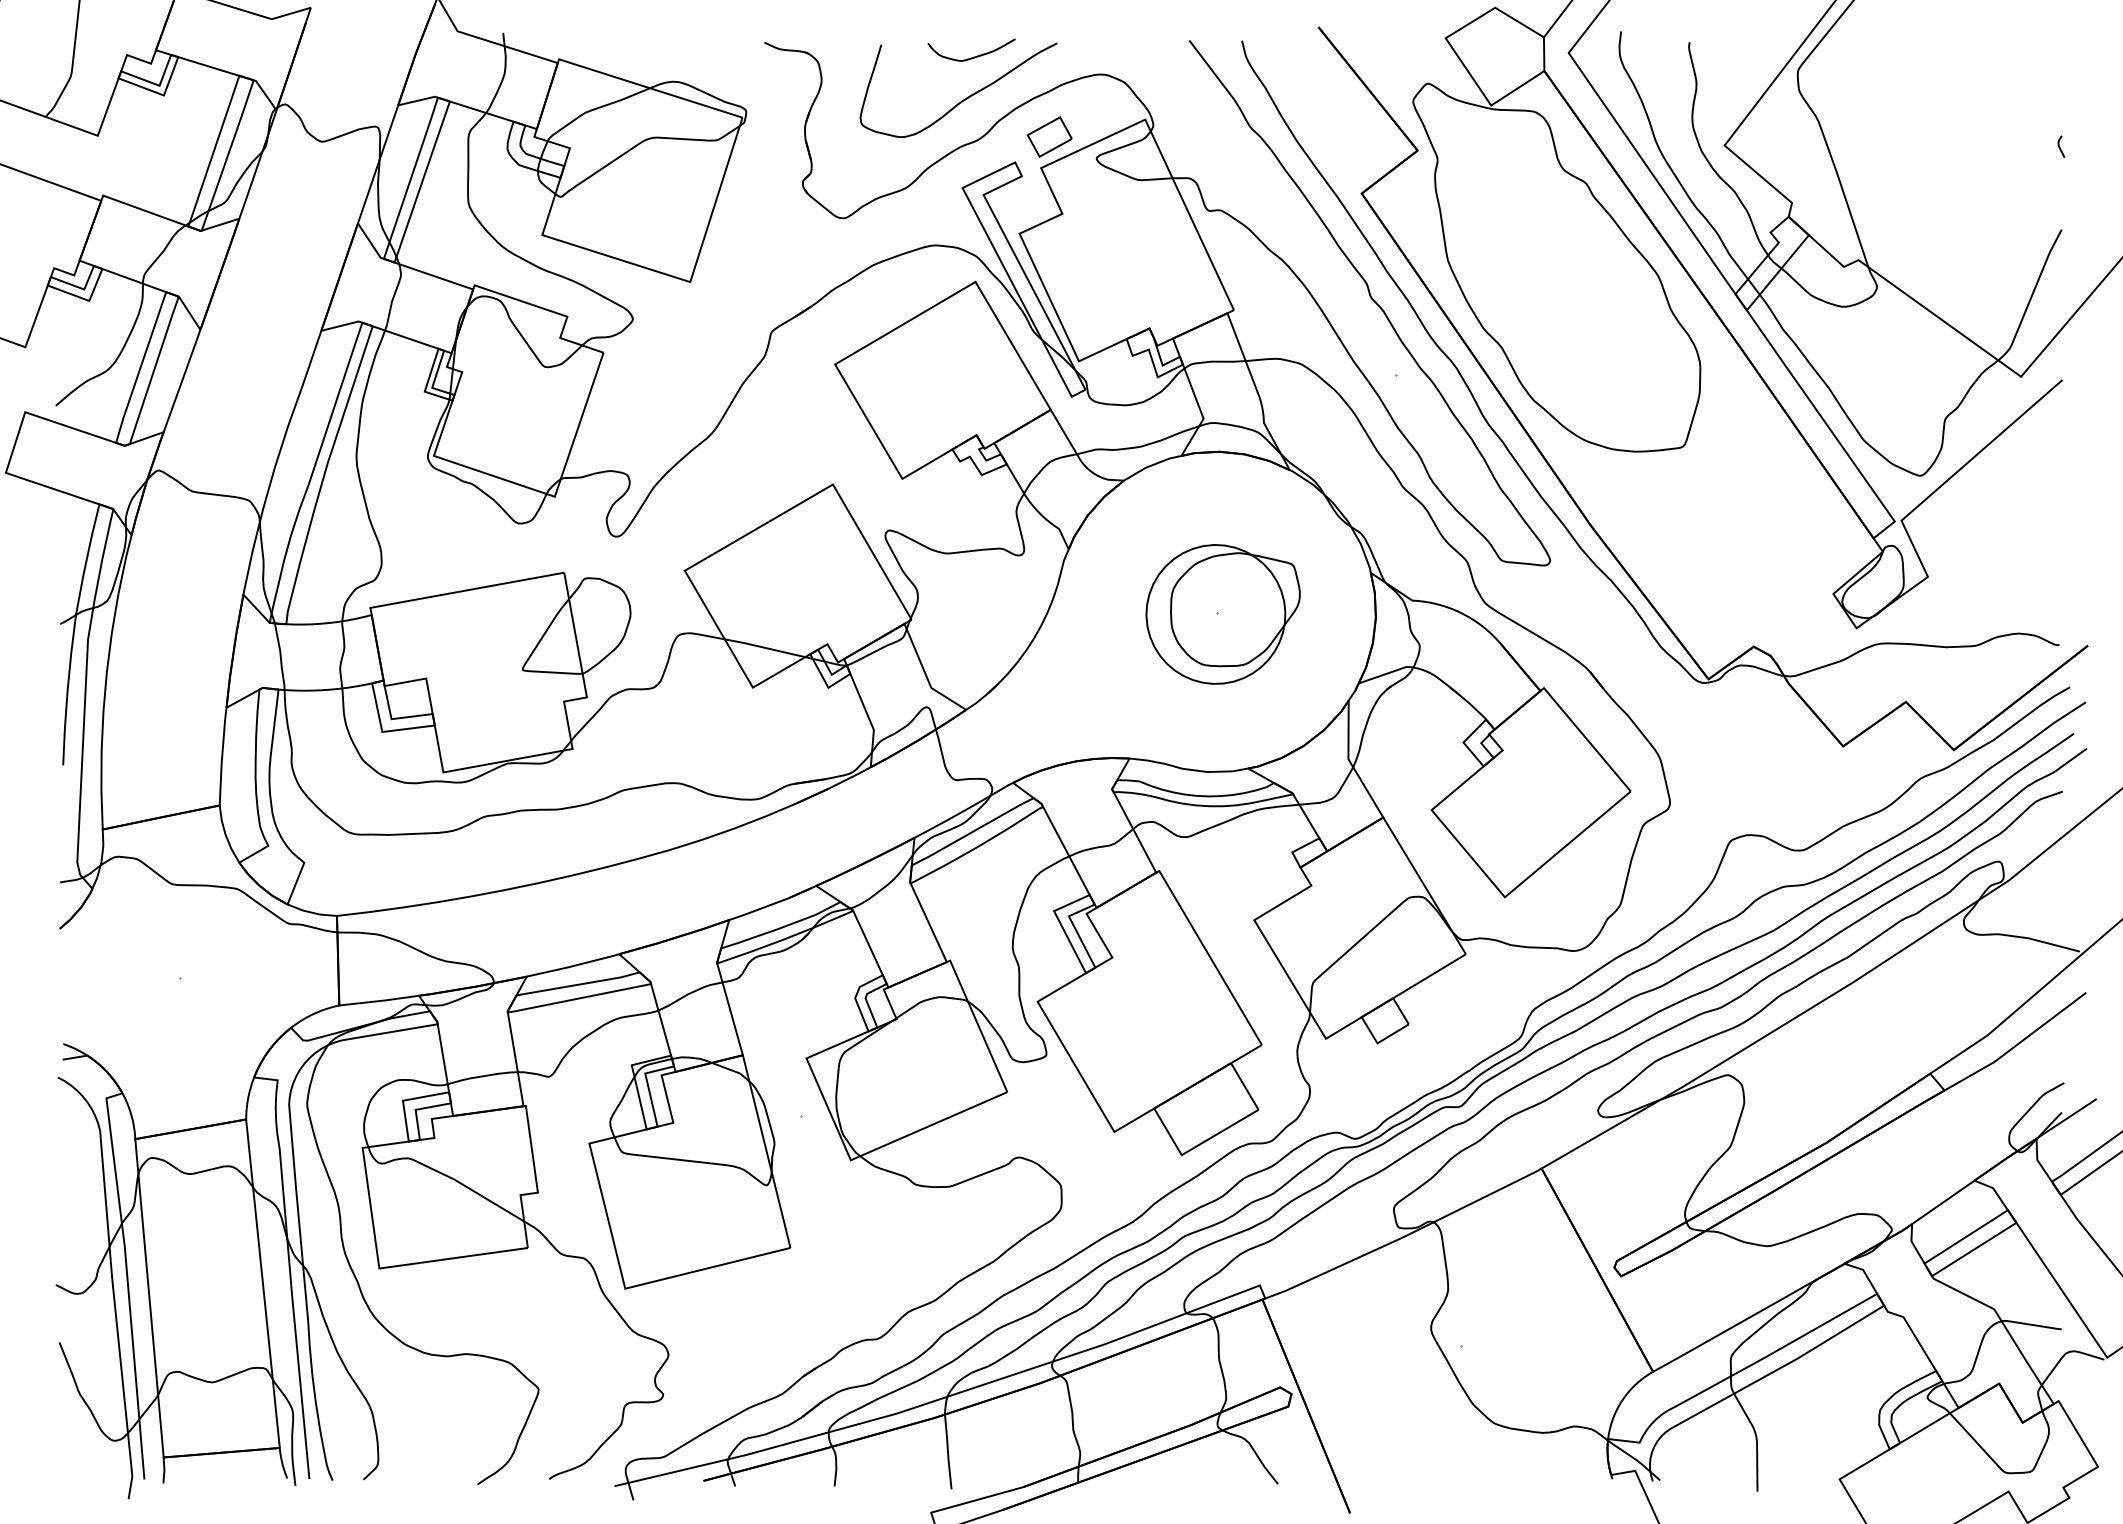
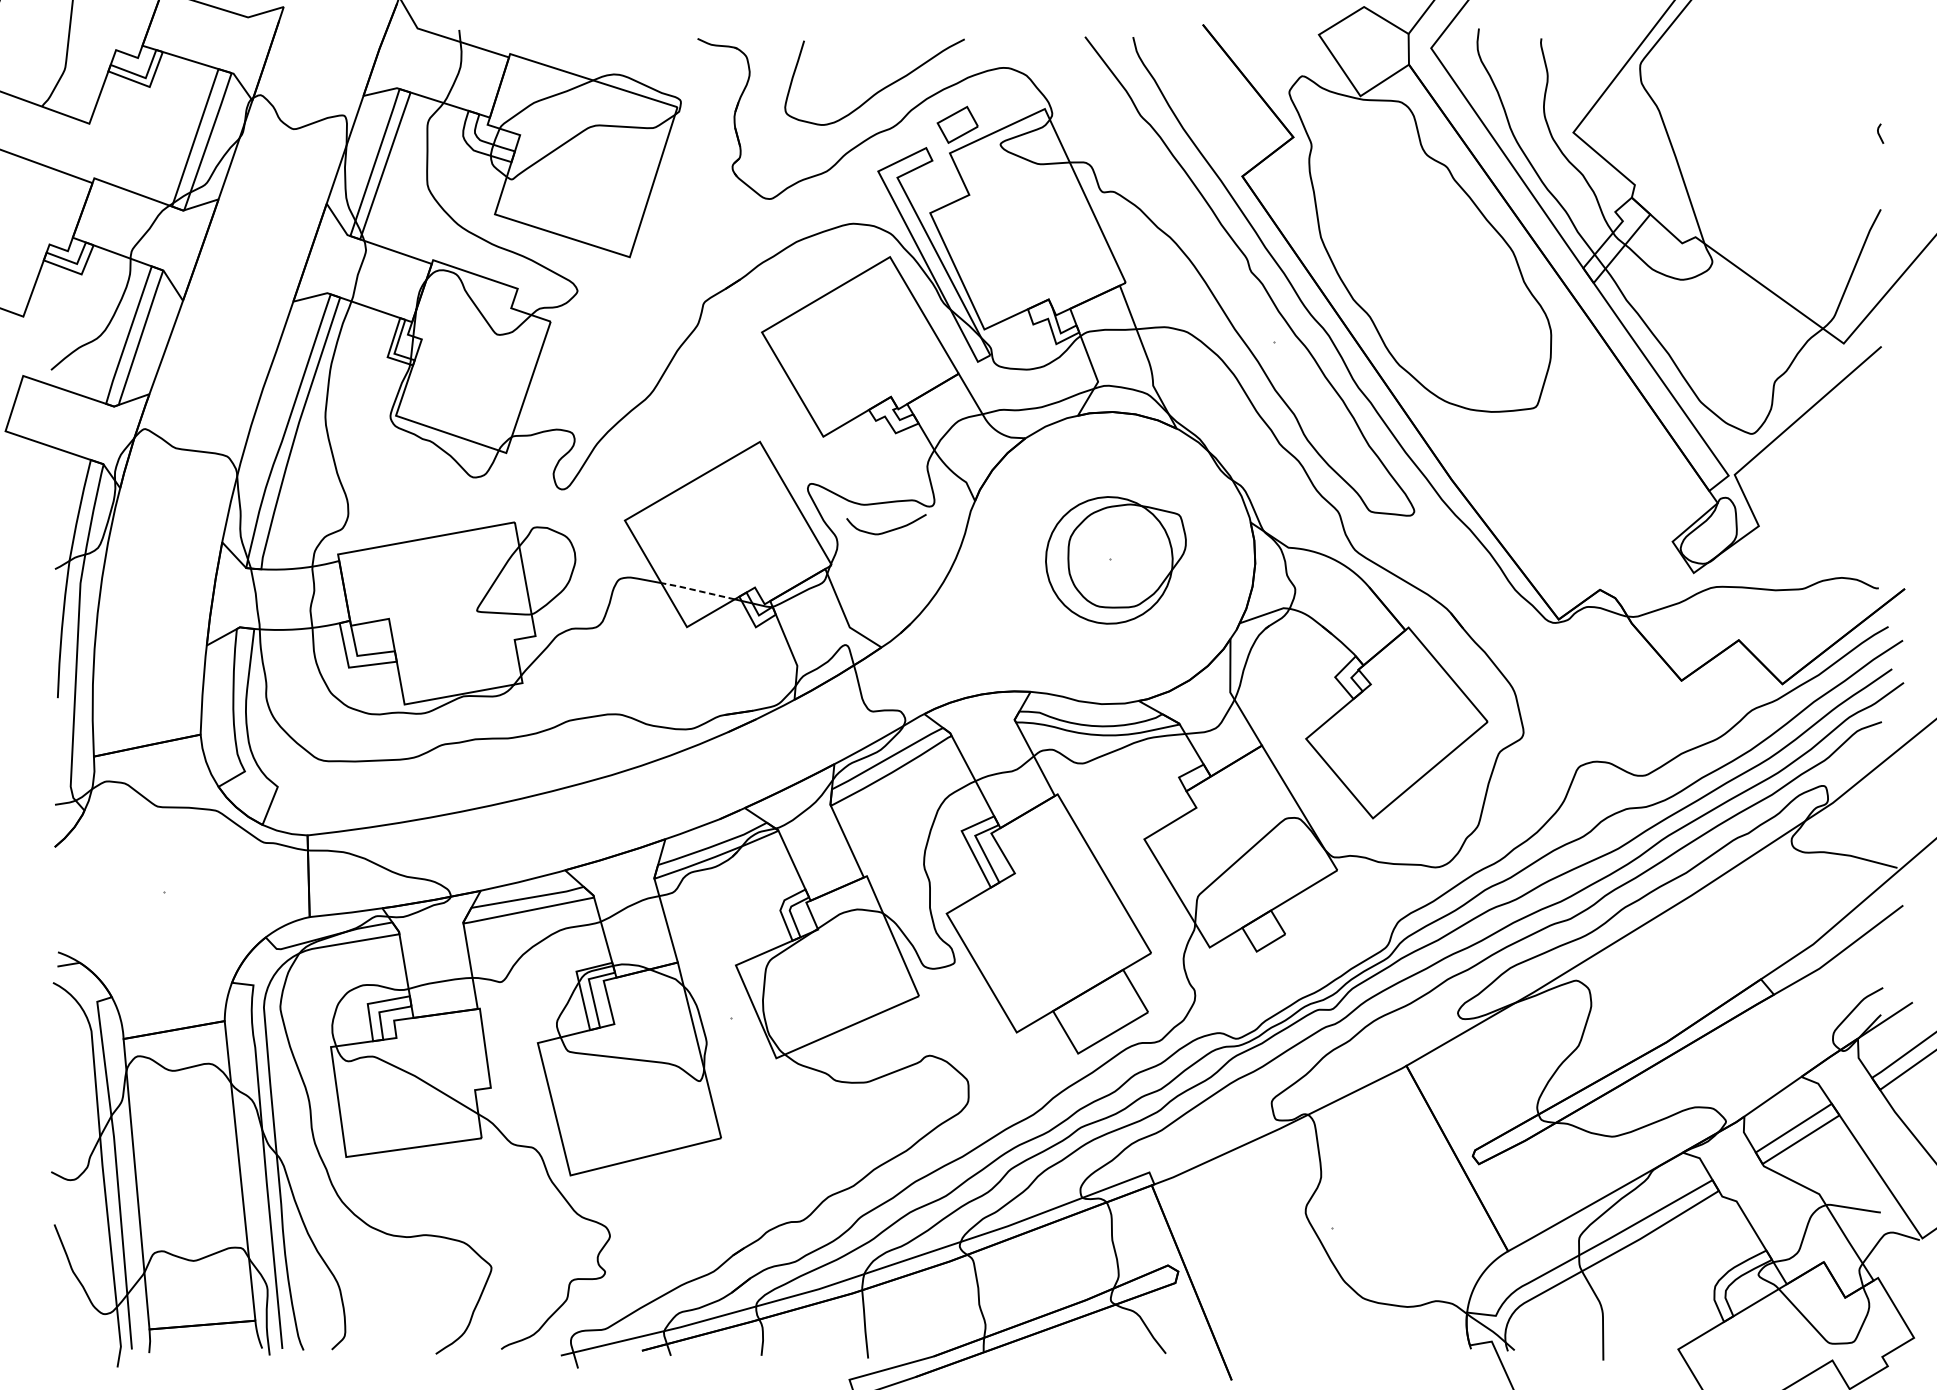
curve: (973, 56) -> (888, 530), moved
line: (764, 647) -> (697, 590), solid -> dashed

